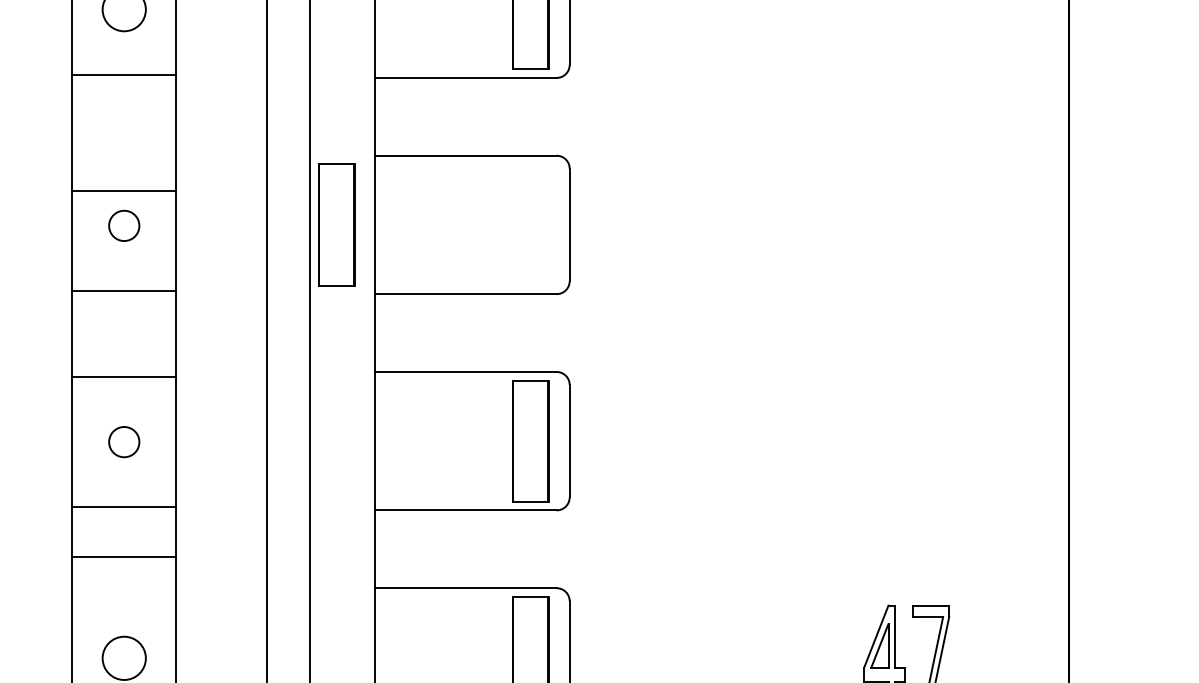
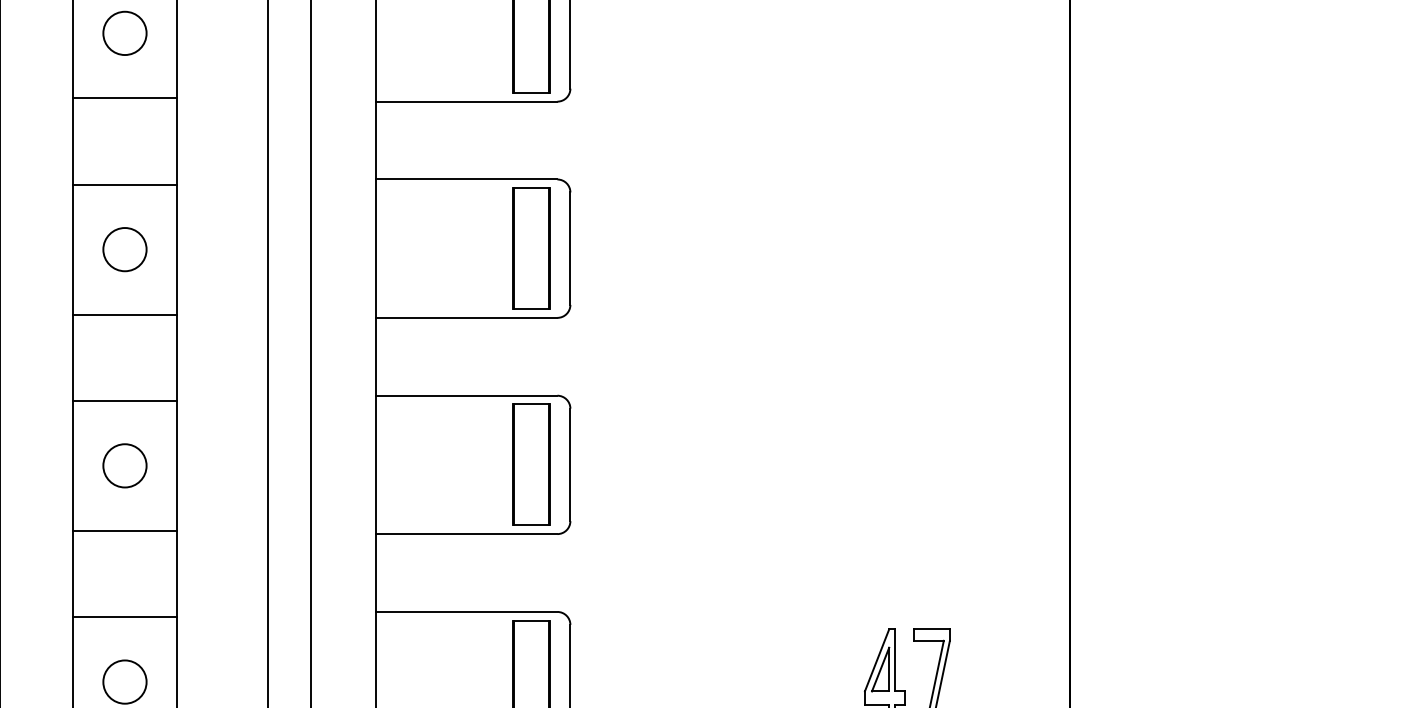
line: (123, 190) -> (124, 184), moved
part: (336, 224) -> (531, 248), moved
circle: (123, 225) -> (124, 249), size x1.43
circle: (123, 441) -> (124, 465), size x1.43
line: (123, 557) -> (124, 617), moved

